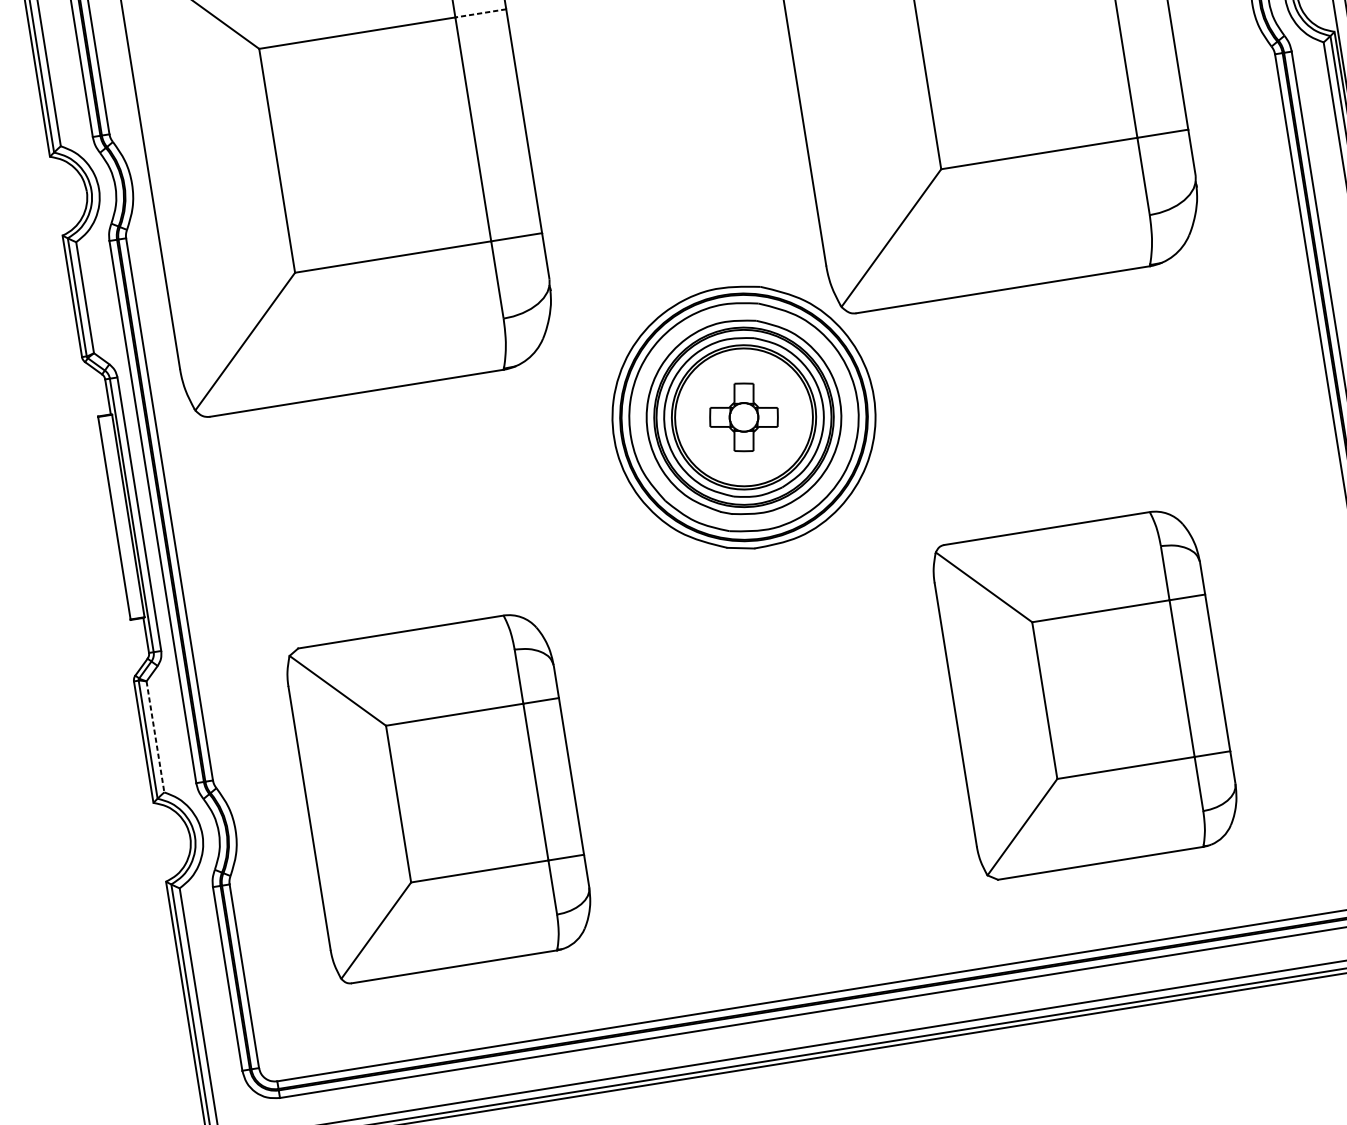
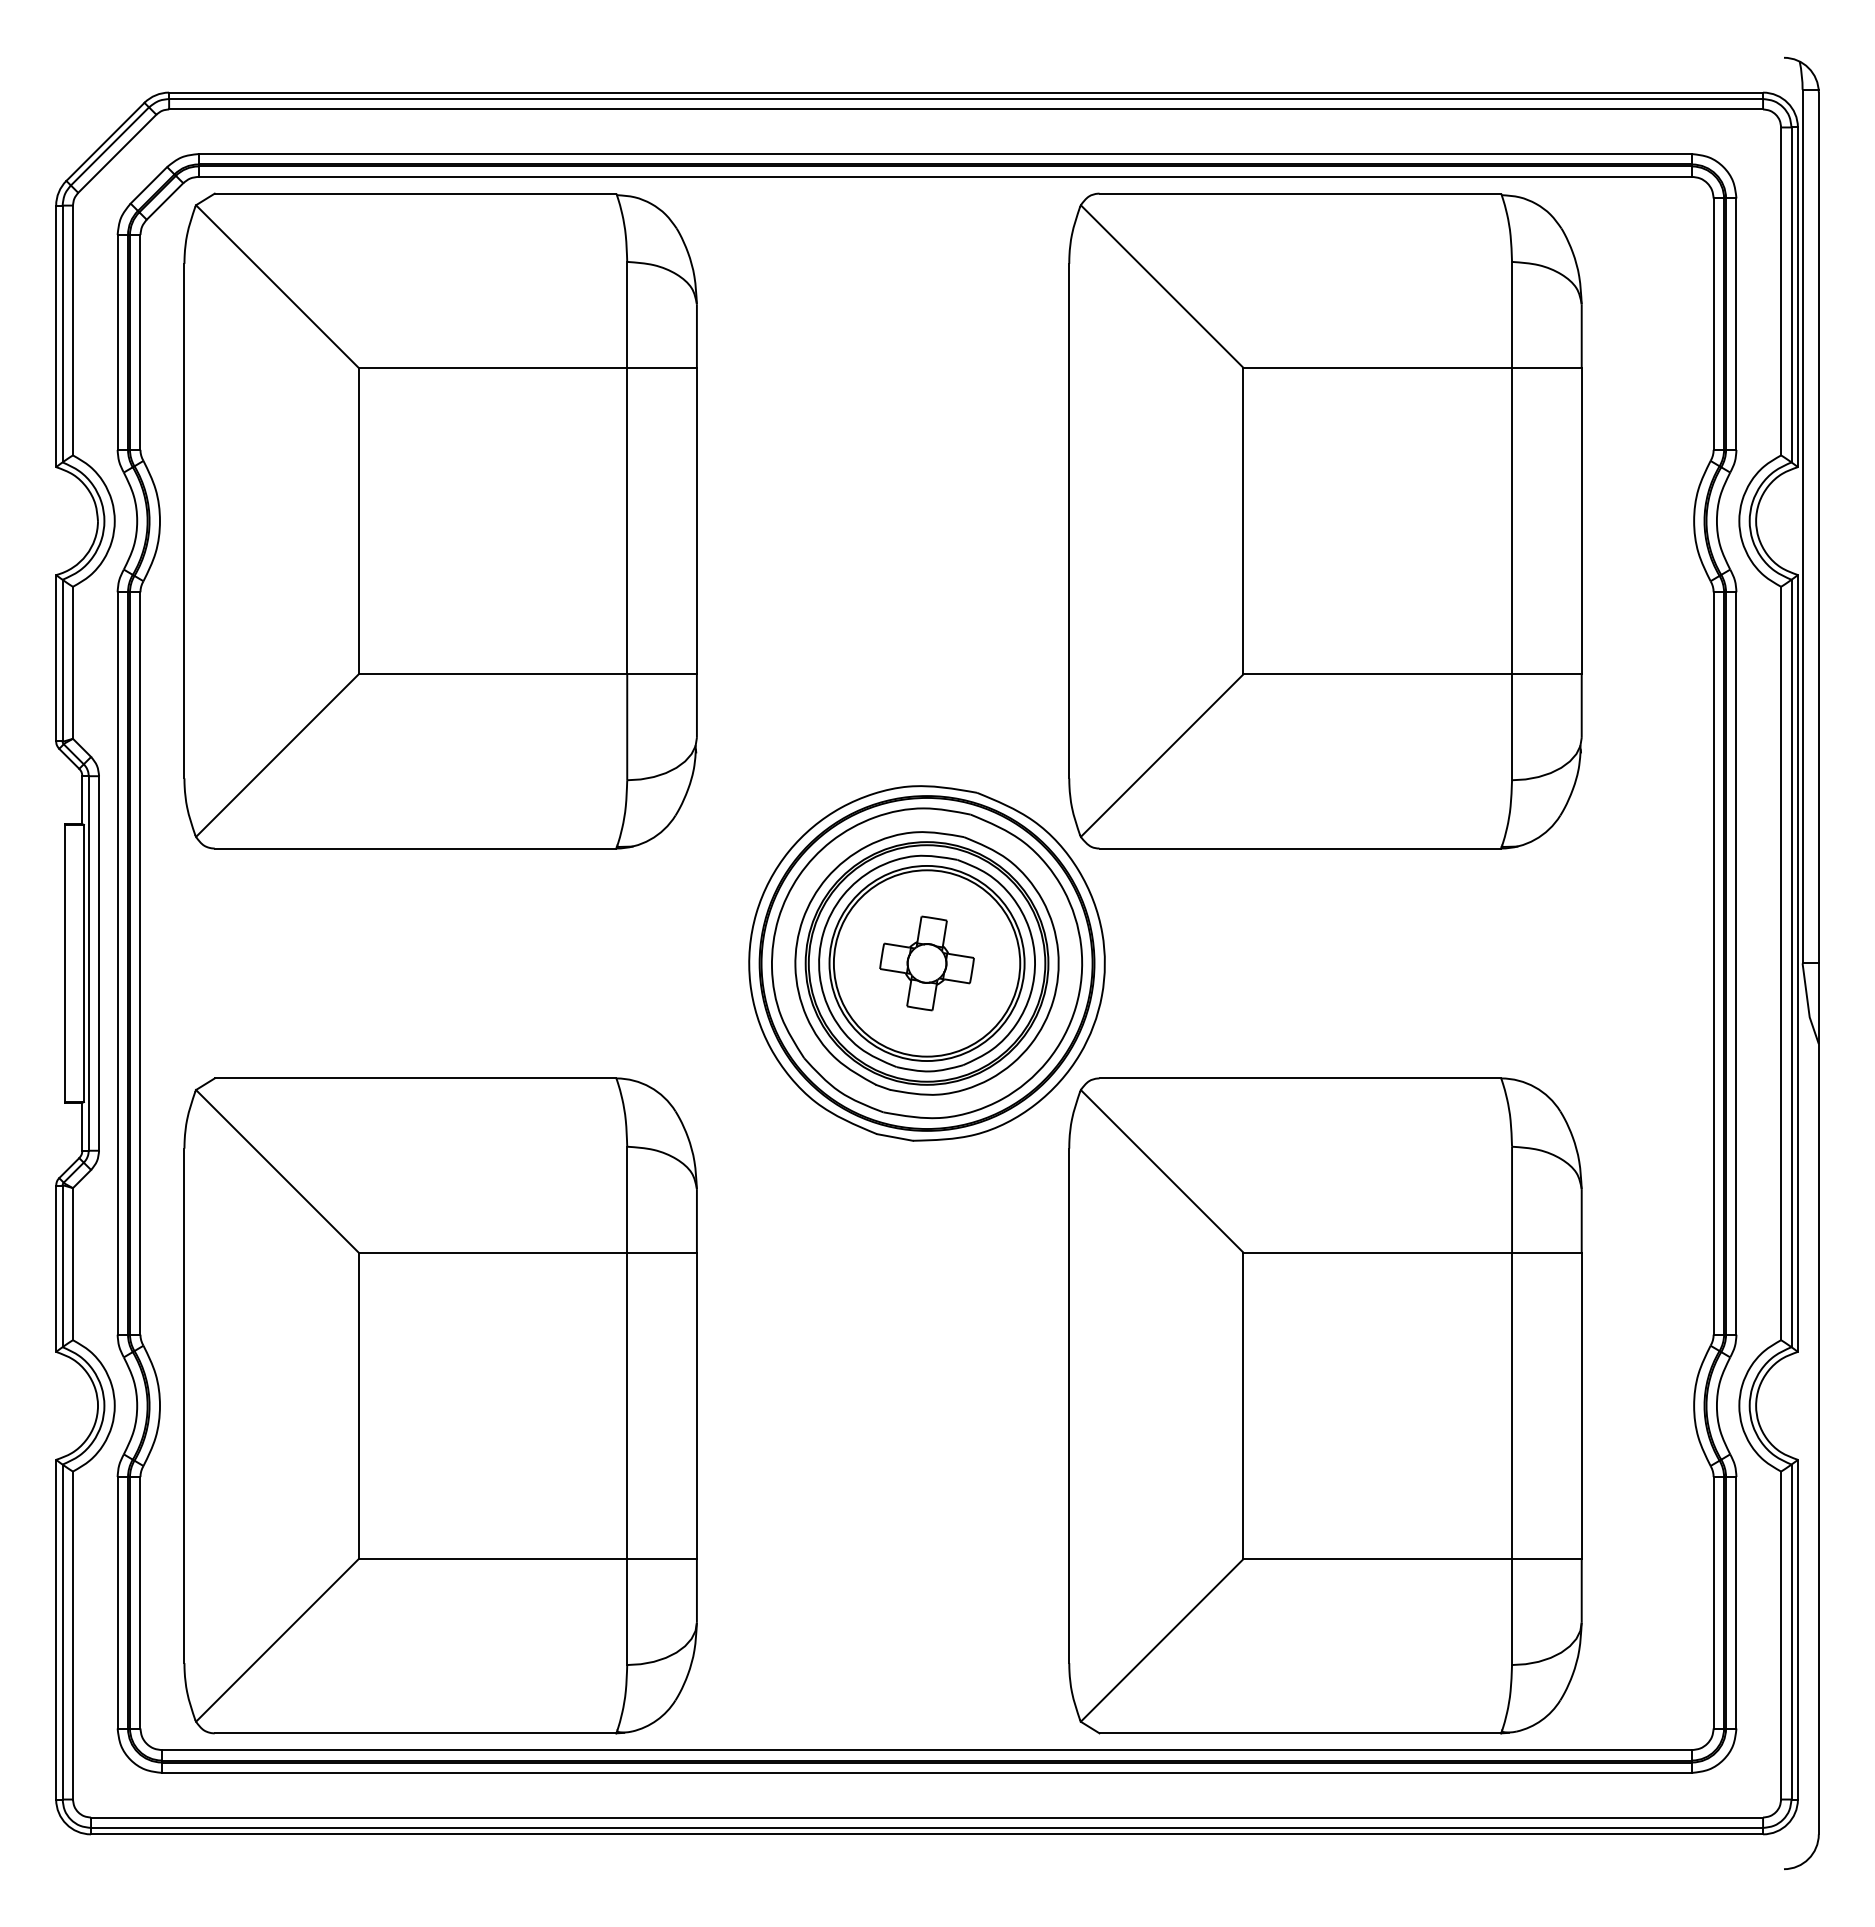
line: (481, 13) -> (662, 367), dashed -> solid
part: (1086, 693) -> (1325, 1405), size x1.43
line: (155, 737) -> (72, 1264), dashed -> solid
part: (440, 797) -> (440, 1405), size x1.43

